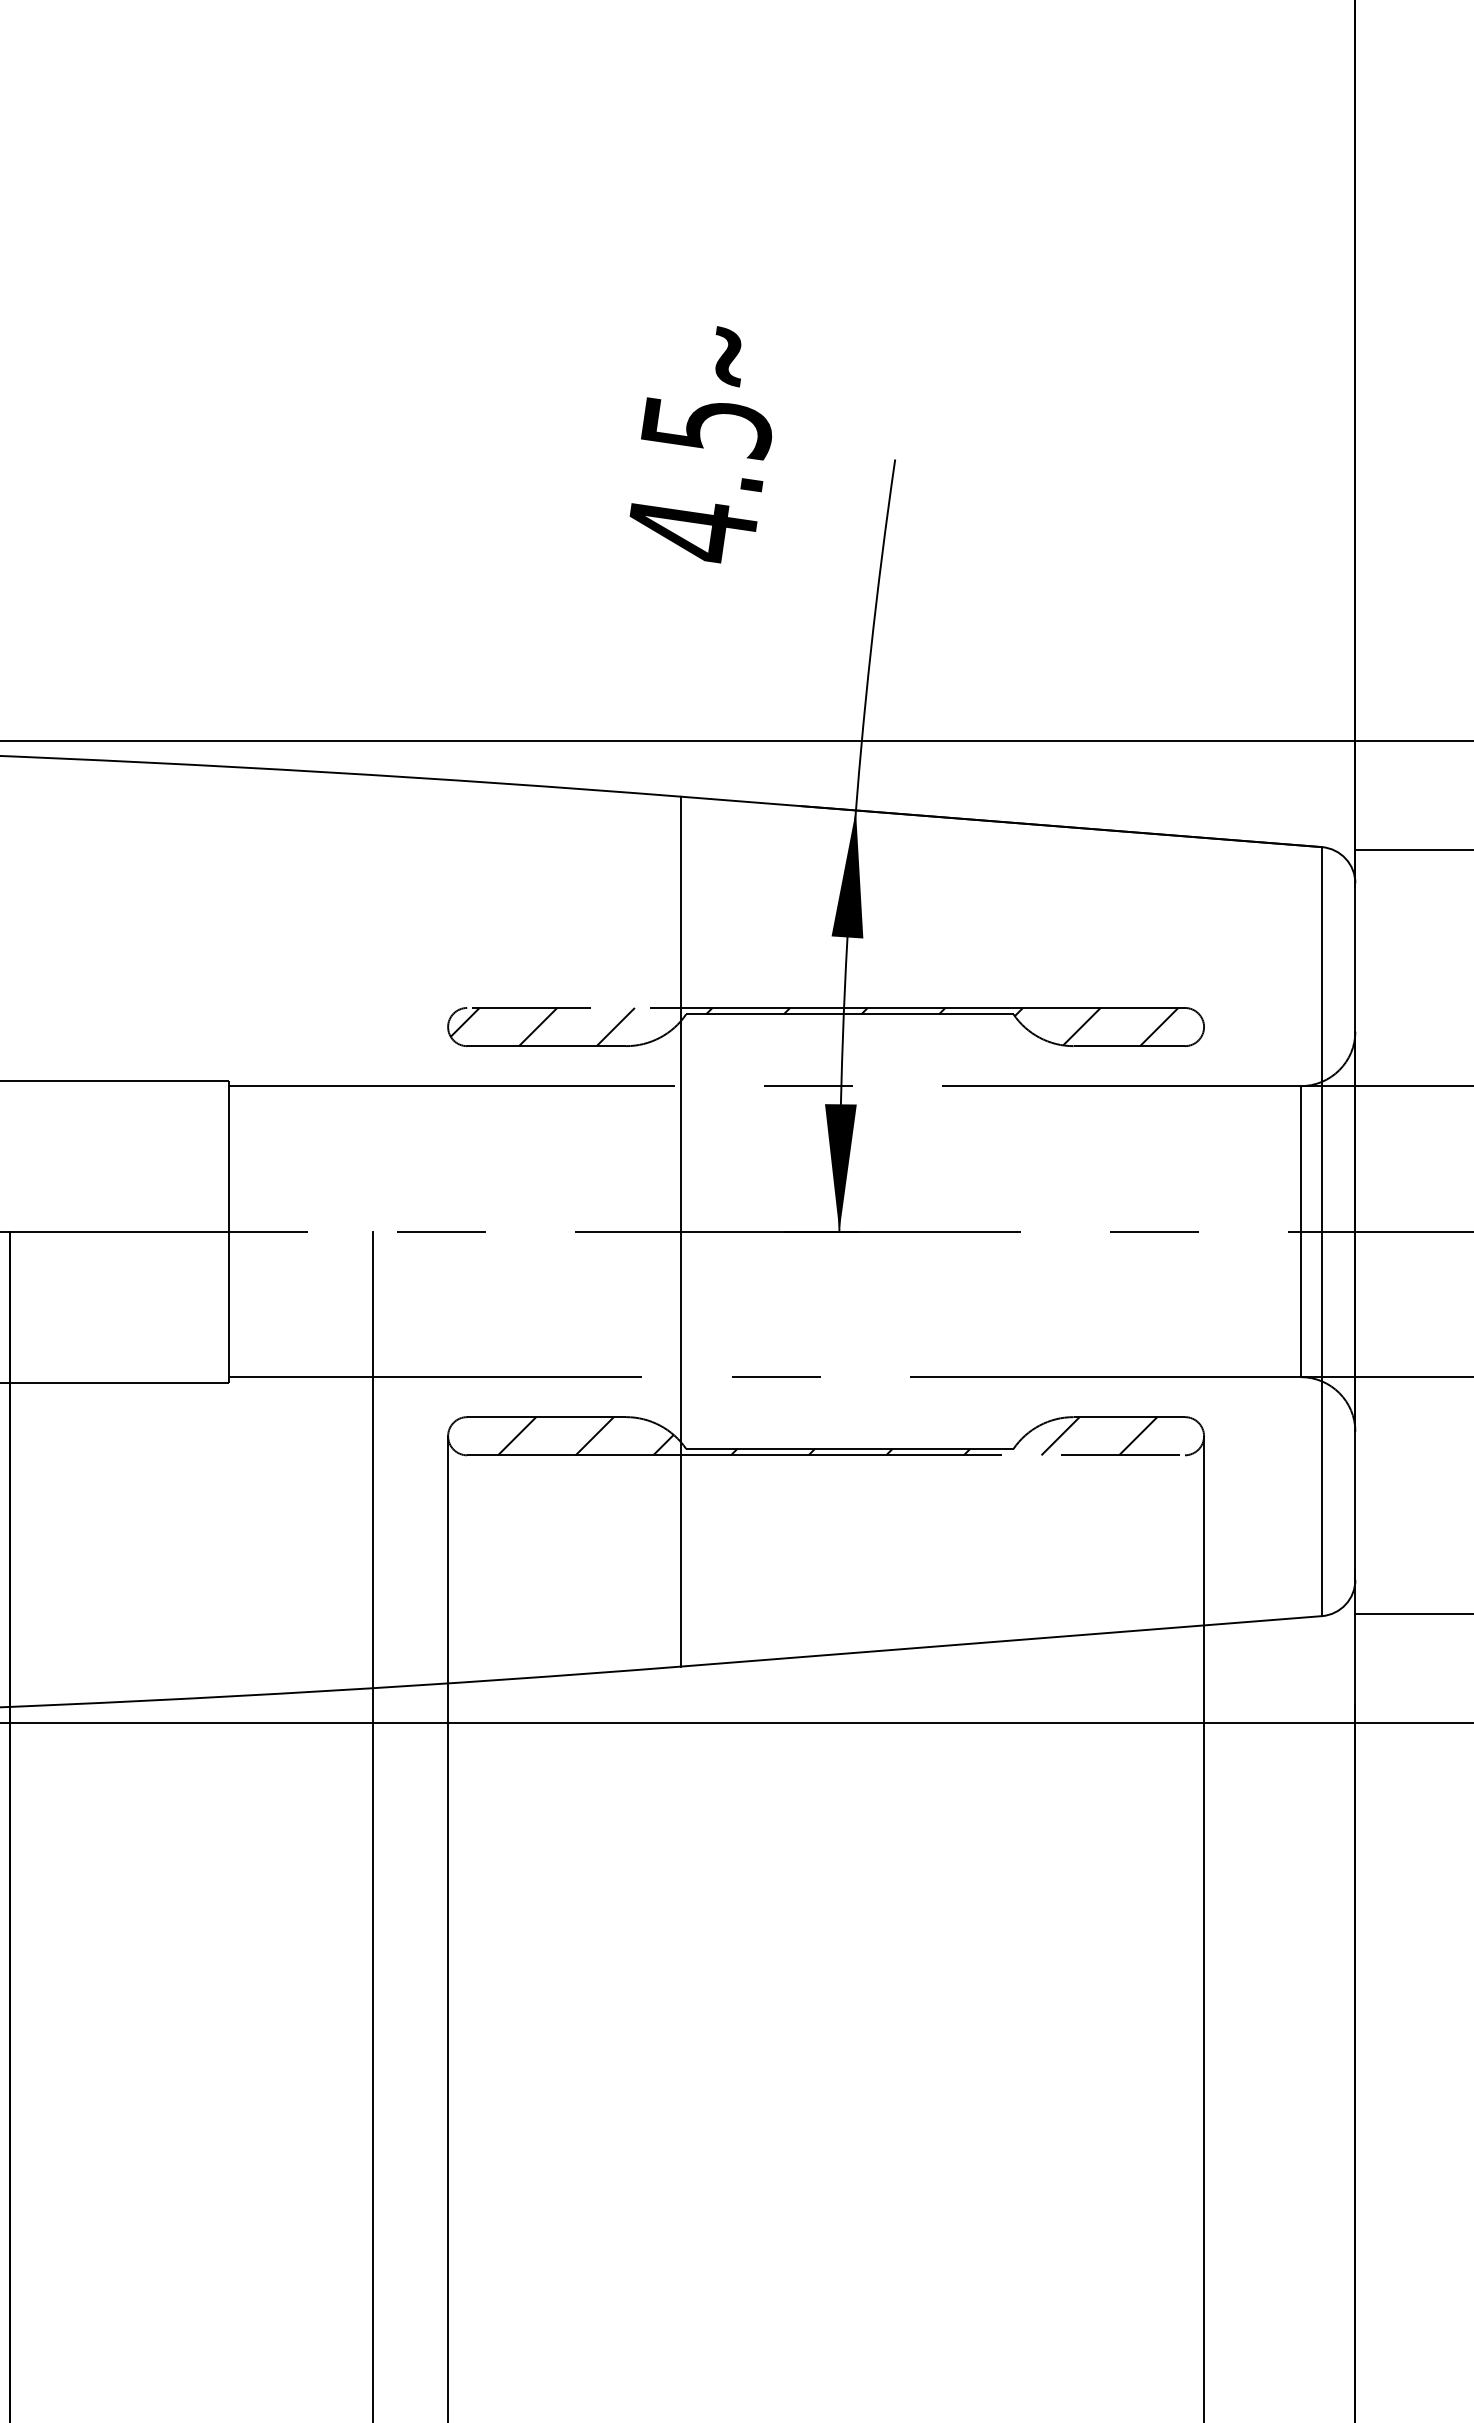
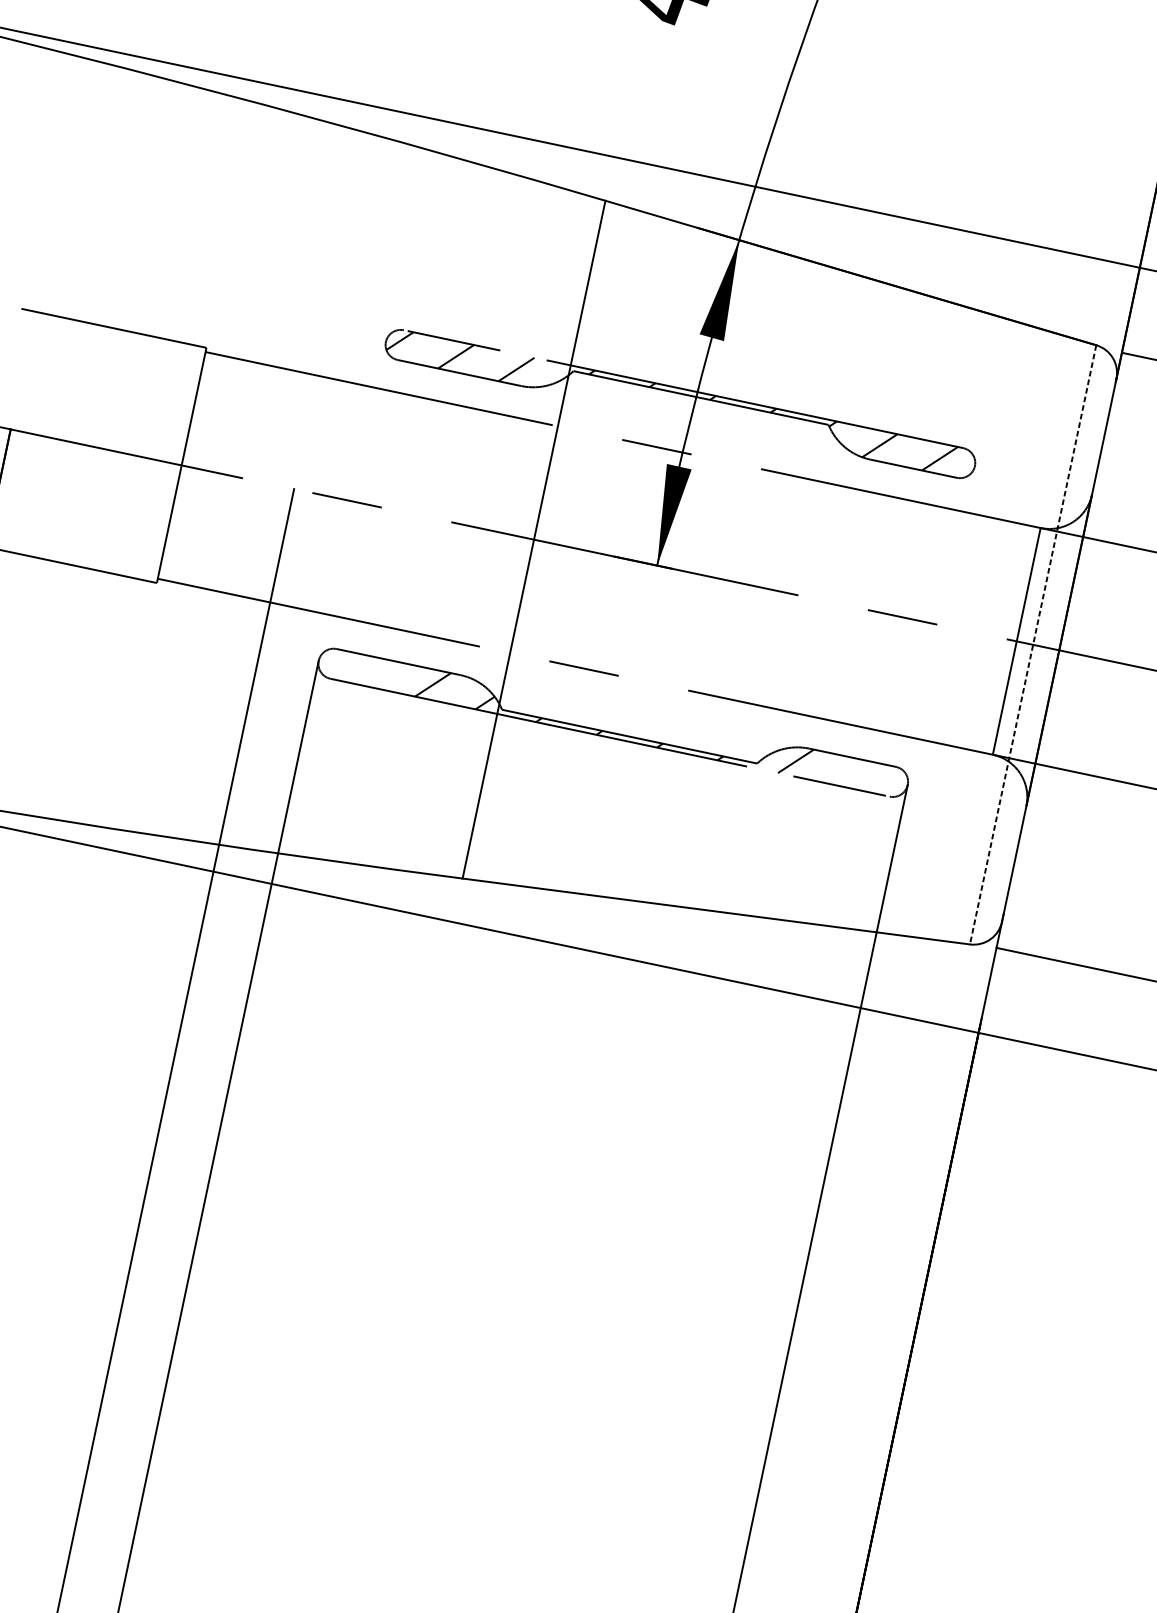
line: (1321, 1231) -> (1032, 644), solid -> dashed
line: (517, 1436) -> (372, 672), removed
line: (1138, 1436) -> (856, 774), removed

